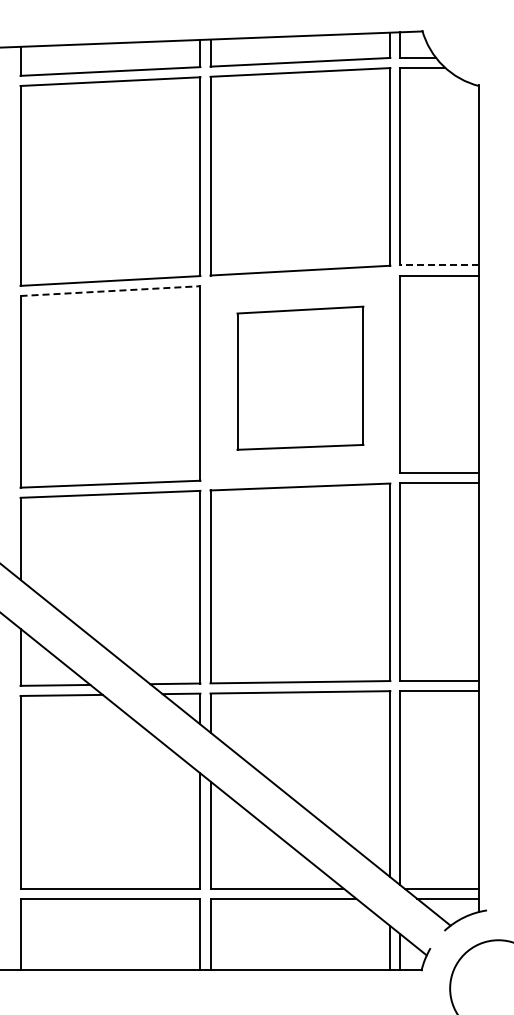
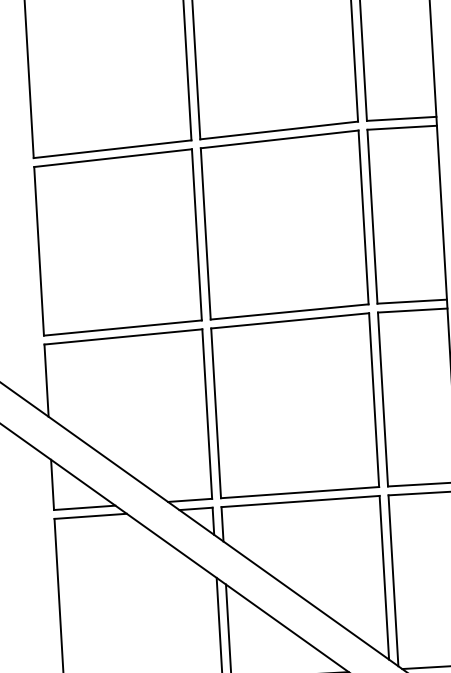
line: (439, 265) -> (401, 118), dashed -> solid
line: (110, 291) -> (113, 158), dashed -> solid
part: (300, 378) -> (284, 225), size x1.43

